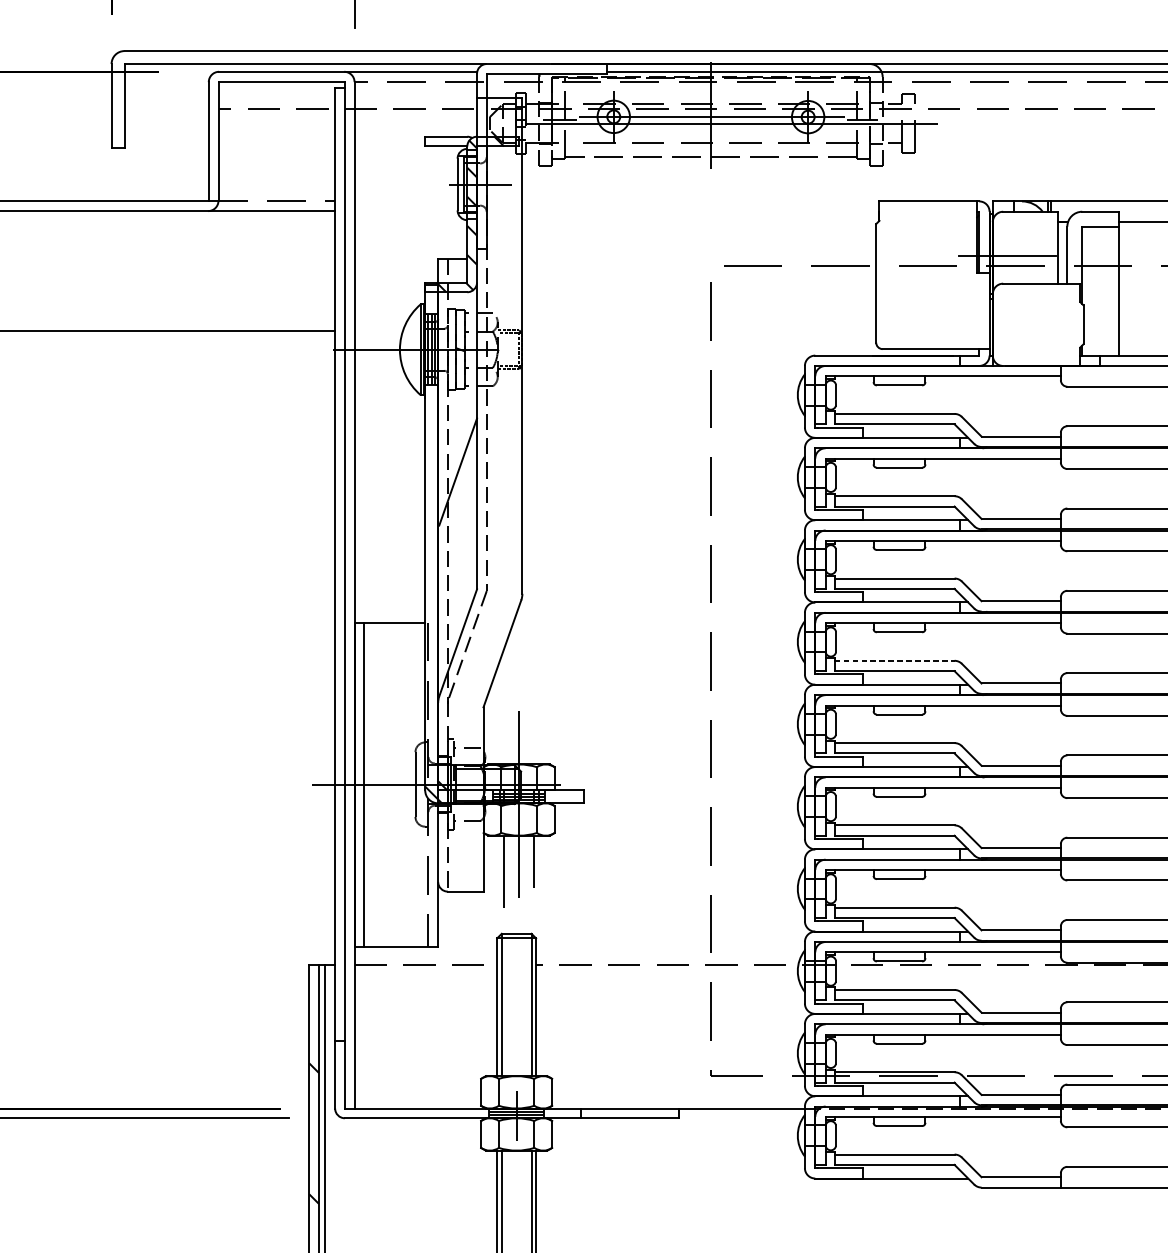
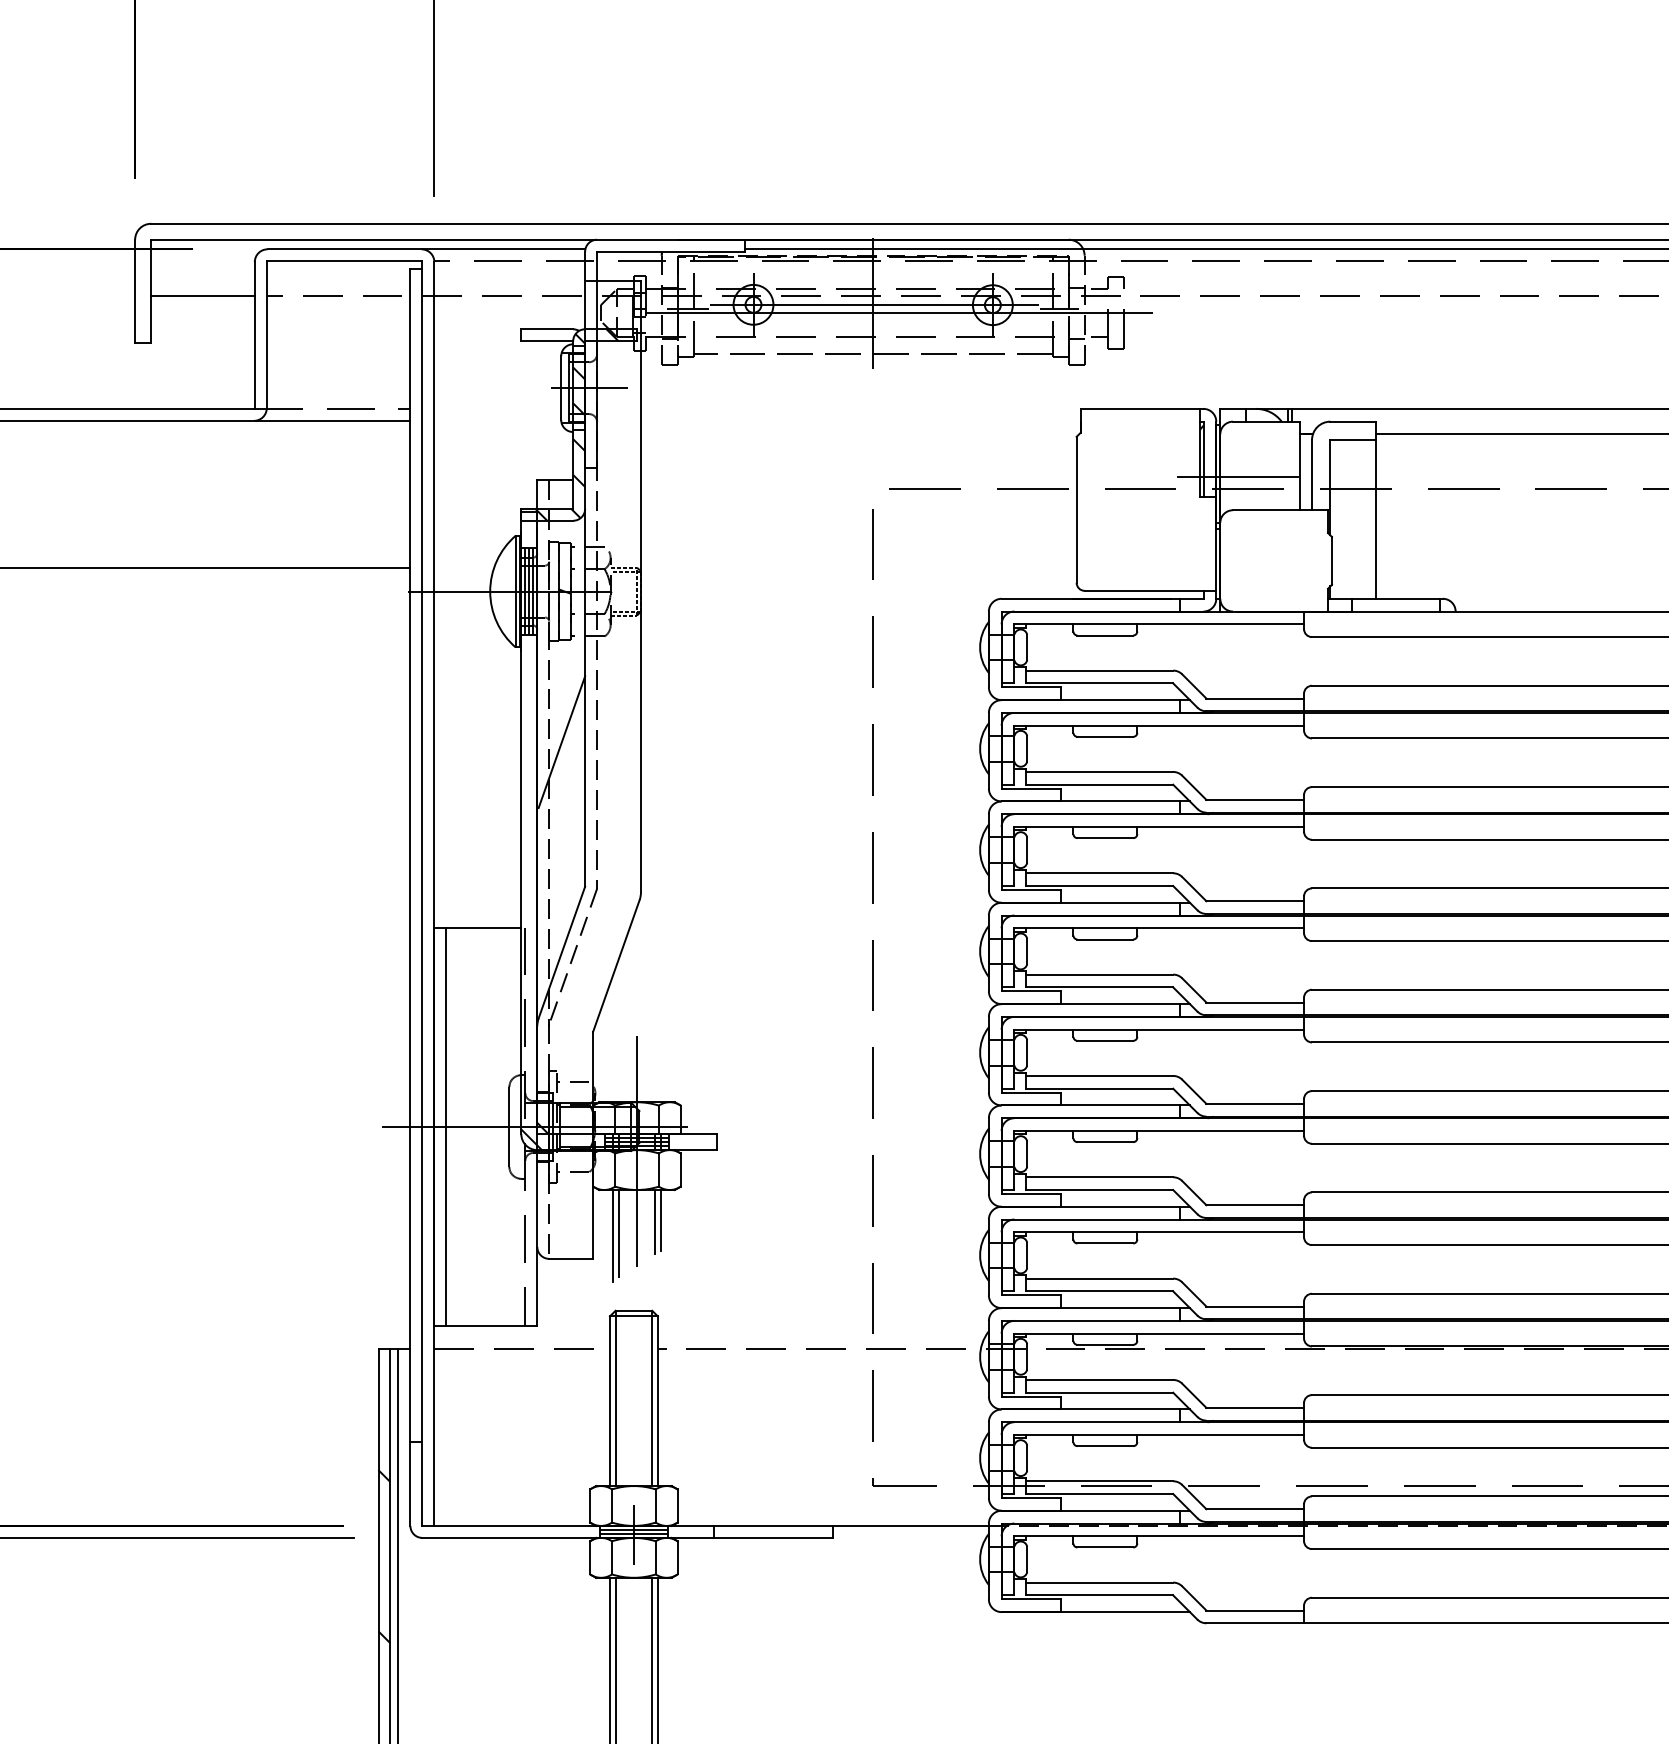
line: (166, 109) -> (202, 295), added
line: (894, 660) -> (1099, 974), dashed -> solid
line: (538, 860) -> (660, 1220), added
line: (500, 873) -> (613, 1236), added

